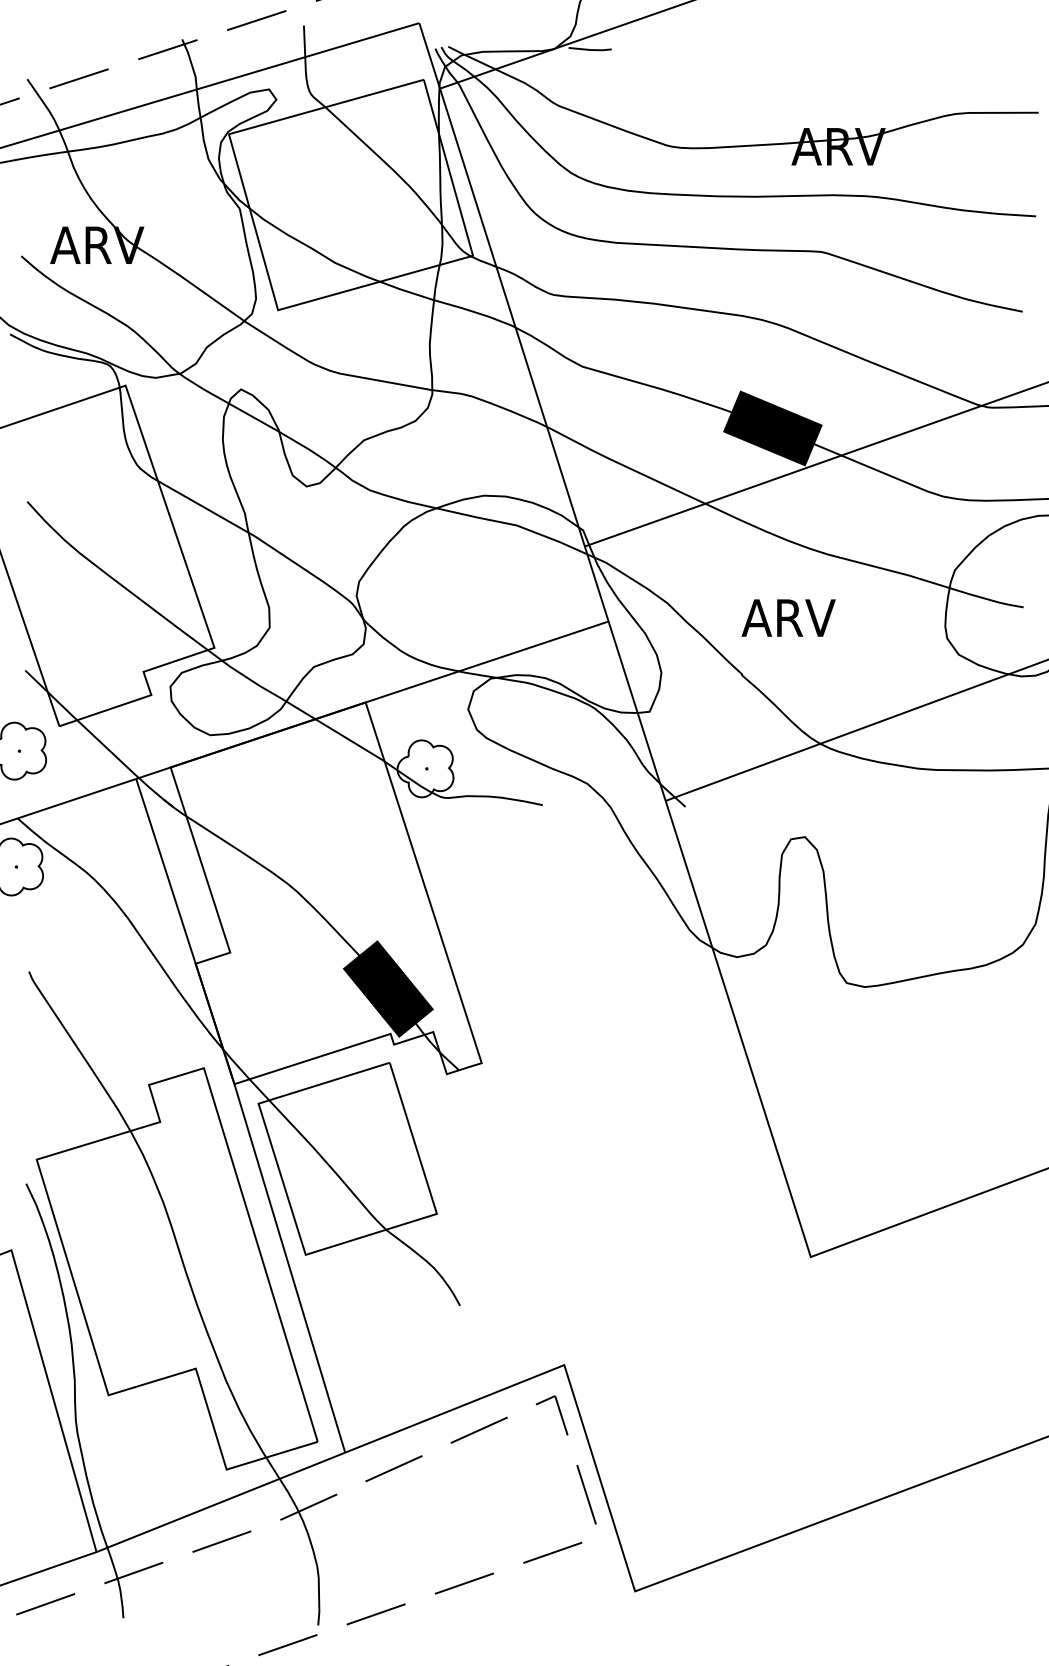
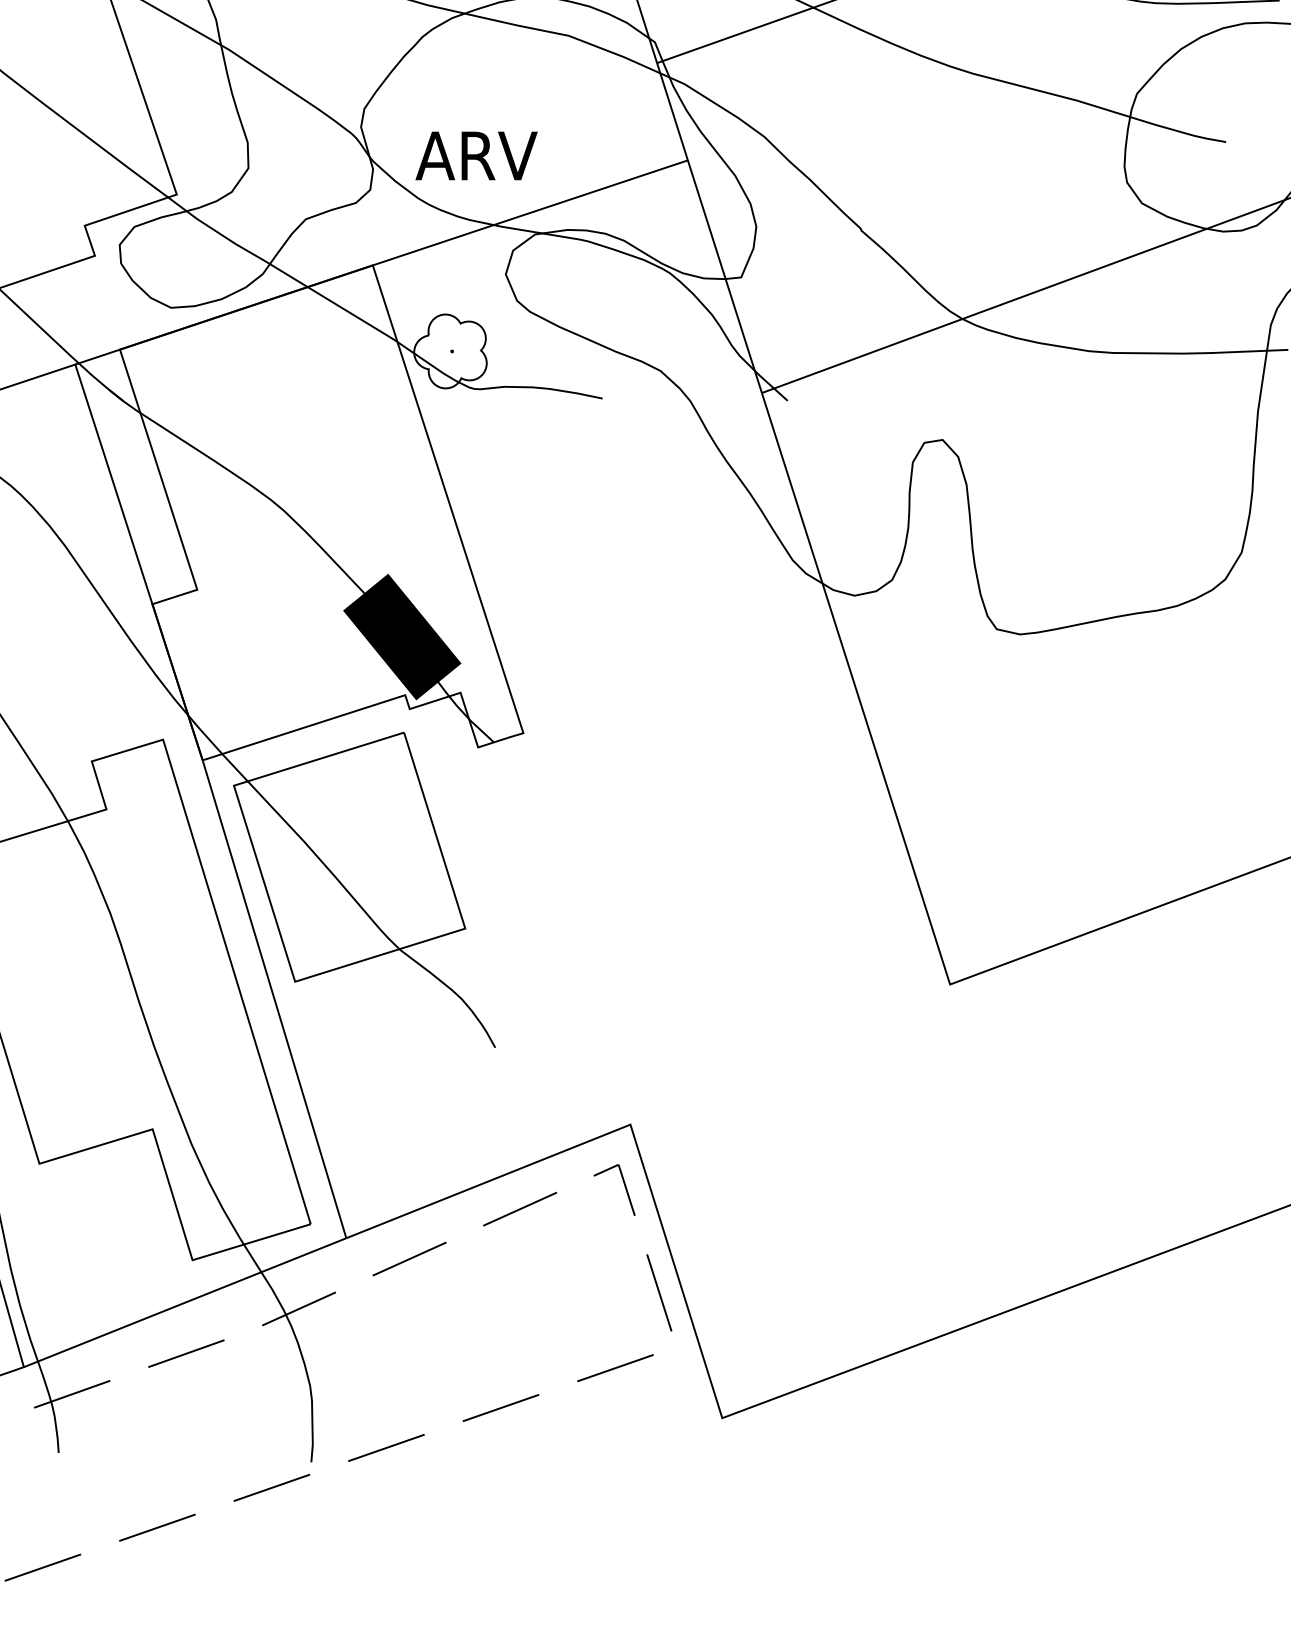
text: (788, 617) -> (476, 155), moved

